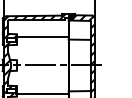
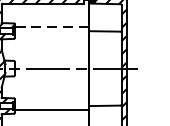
line: (42, 37) -> (51, 28), solid -> dashed

